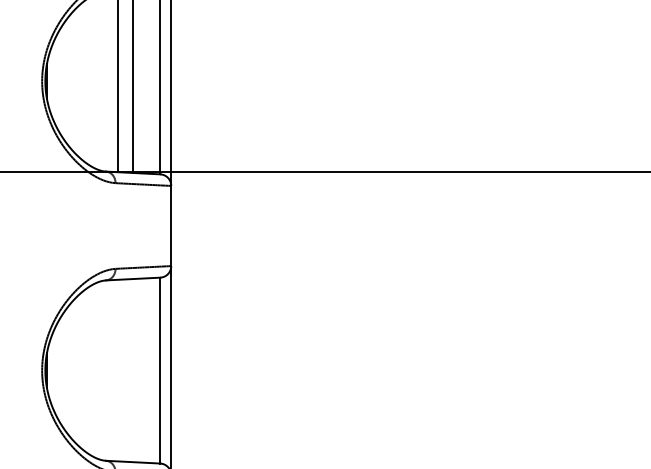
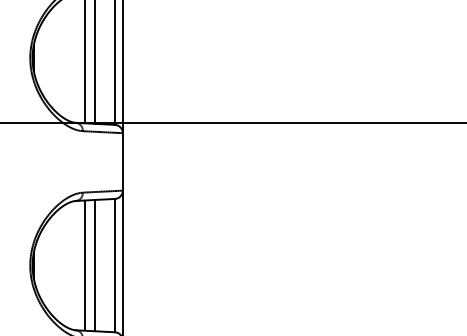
line: (118, 370) -> (85, 265), added
line: (132, 370) -> (95, 265), added

